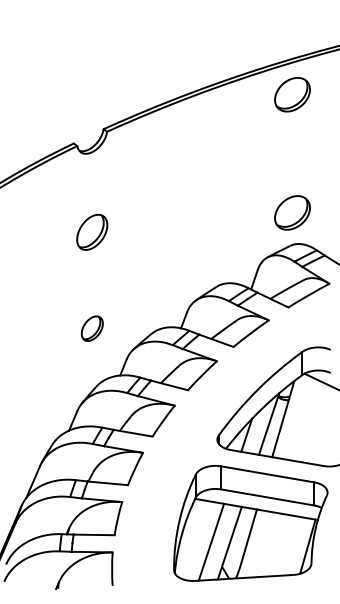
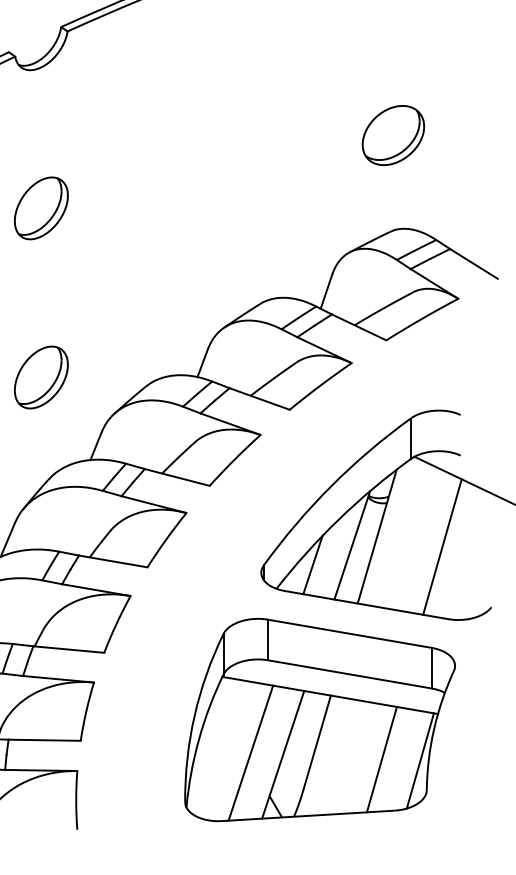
part: (292, 212) -> (393, 134), moved
part: (92, 328) -> (41, 377), size x1.43
line: (320, 424) -> (442, 546), added
line: (285, 545) -> (381, 758), added

